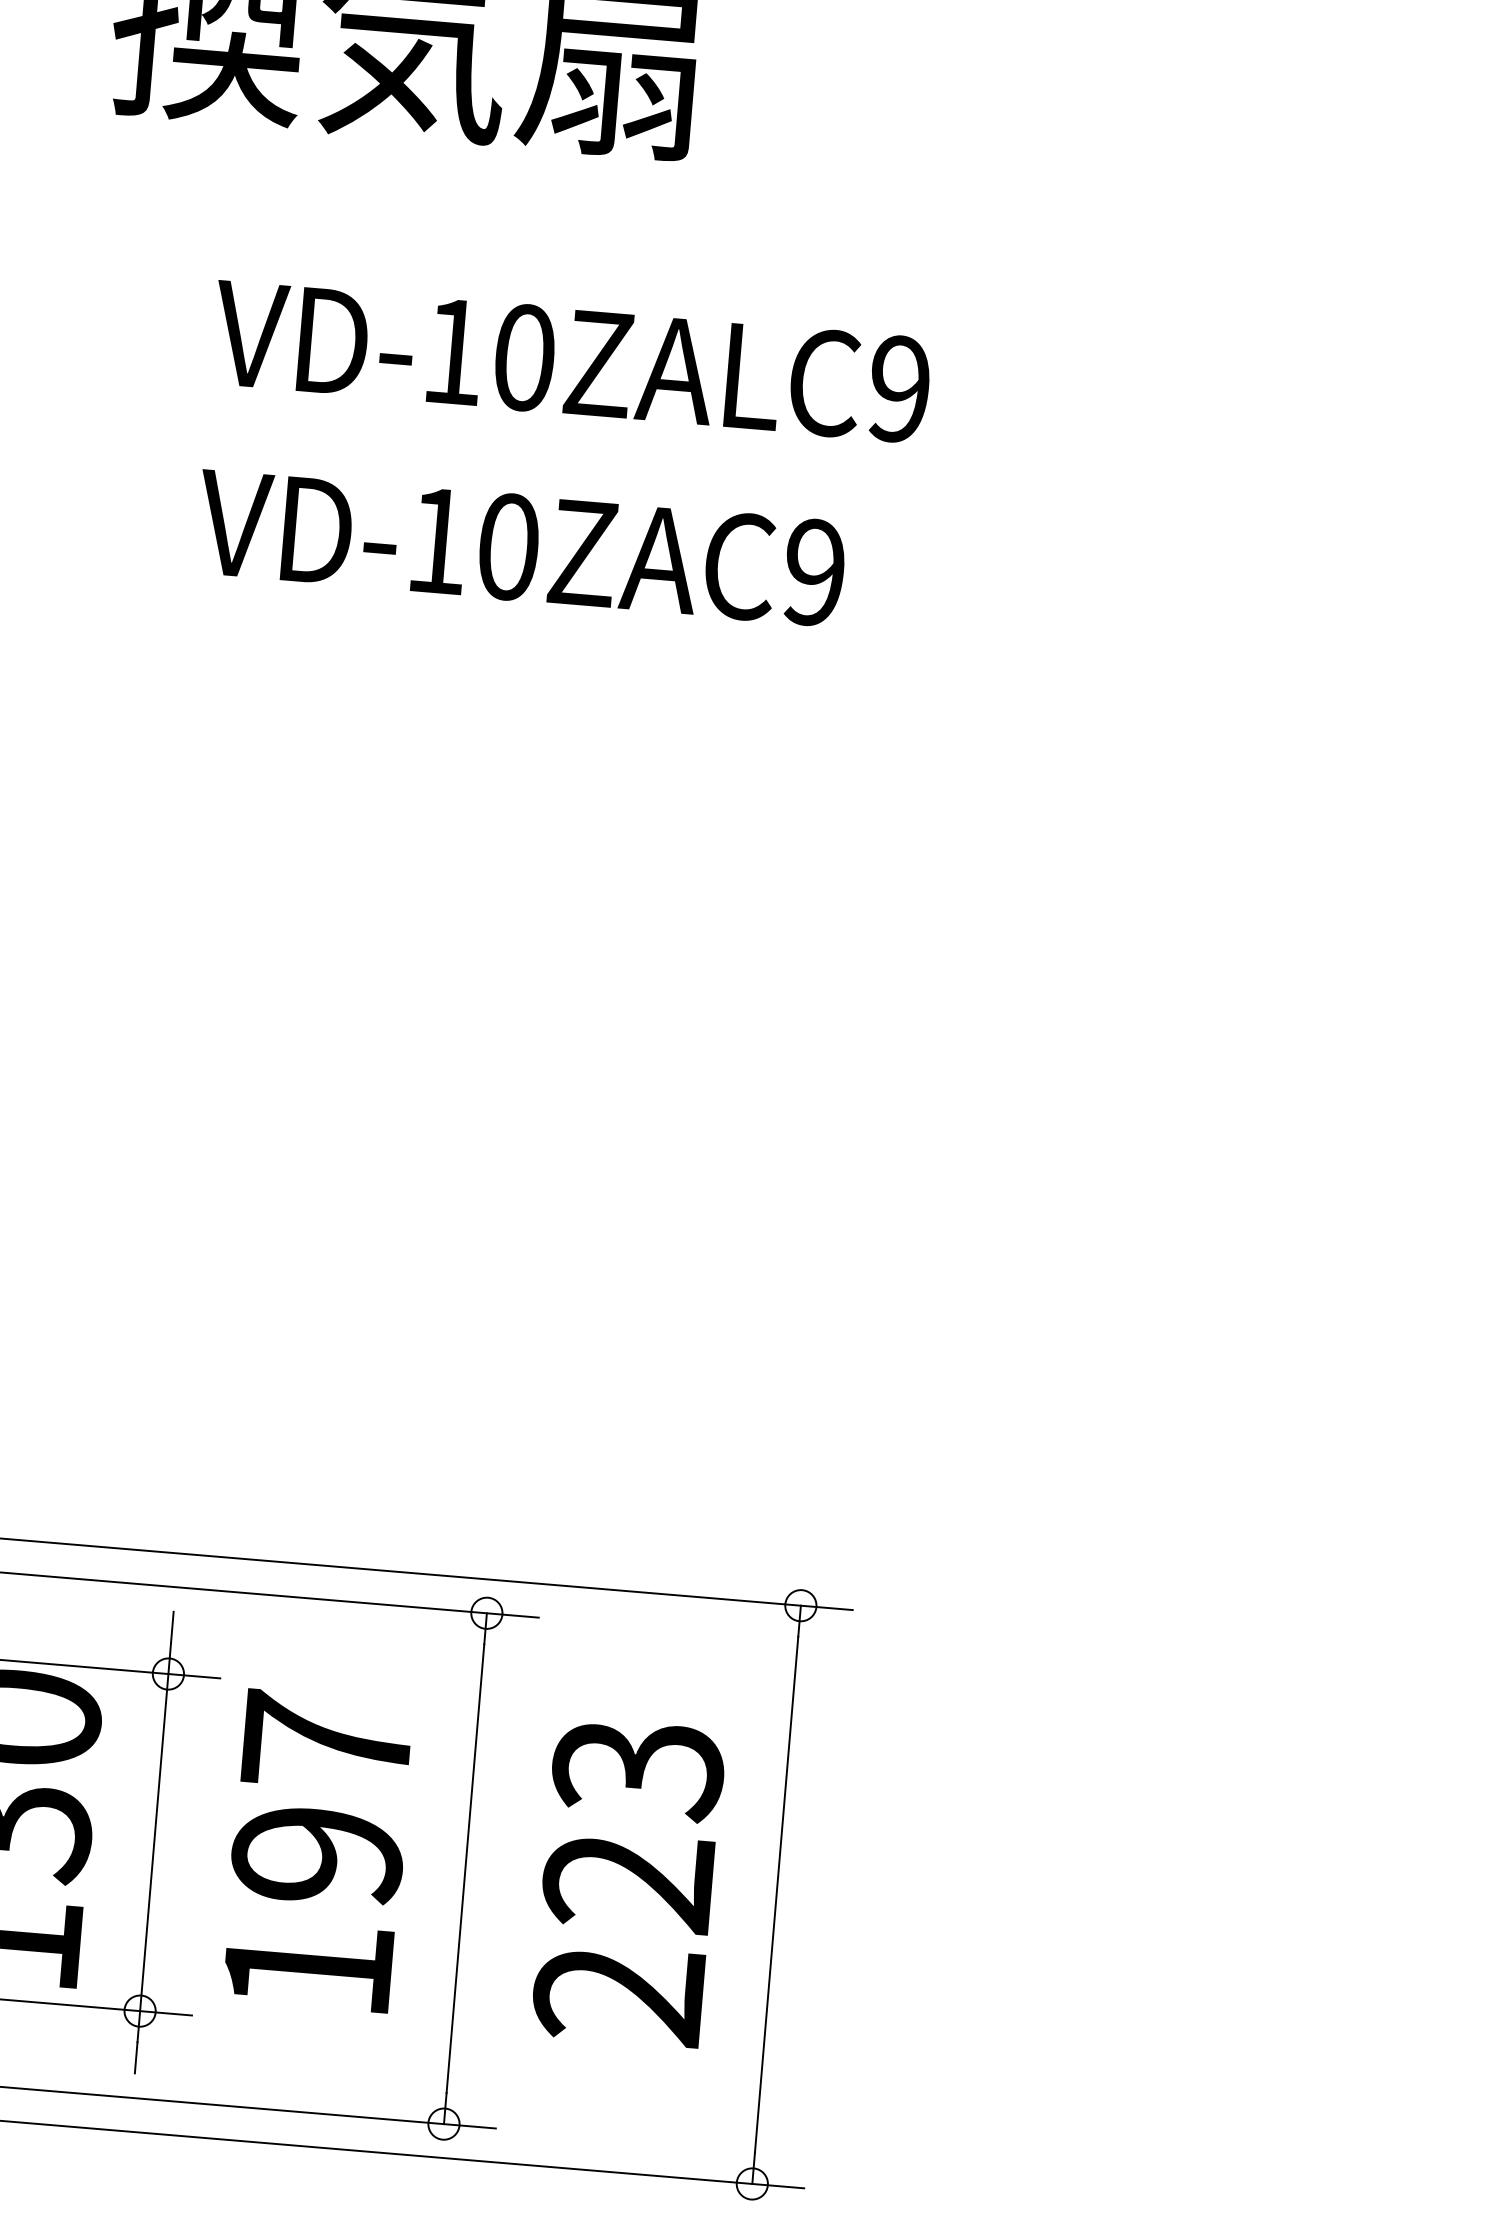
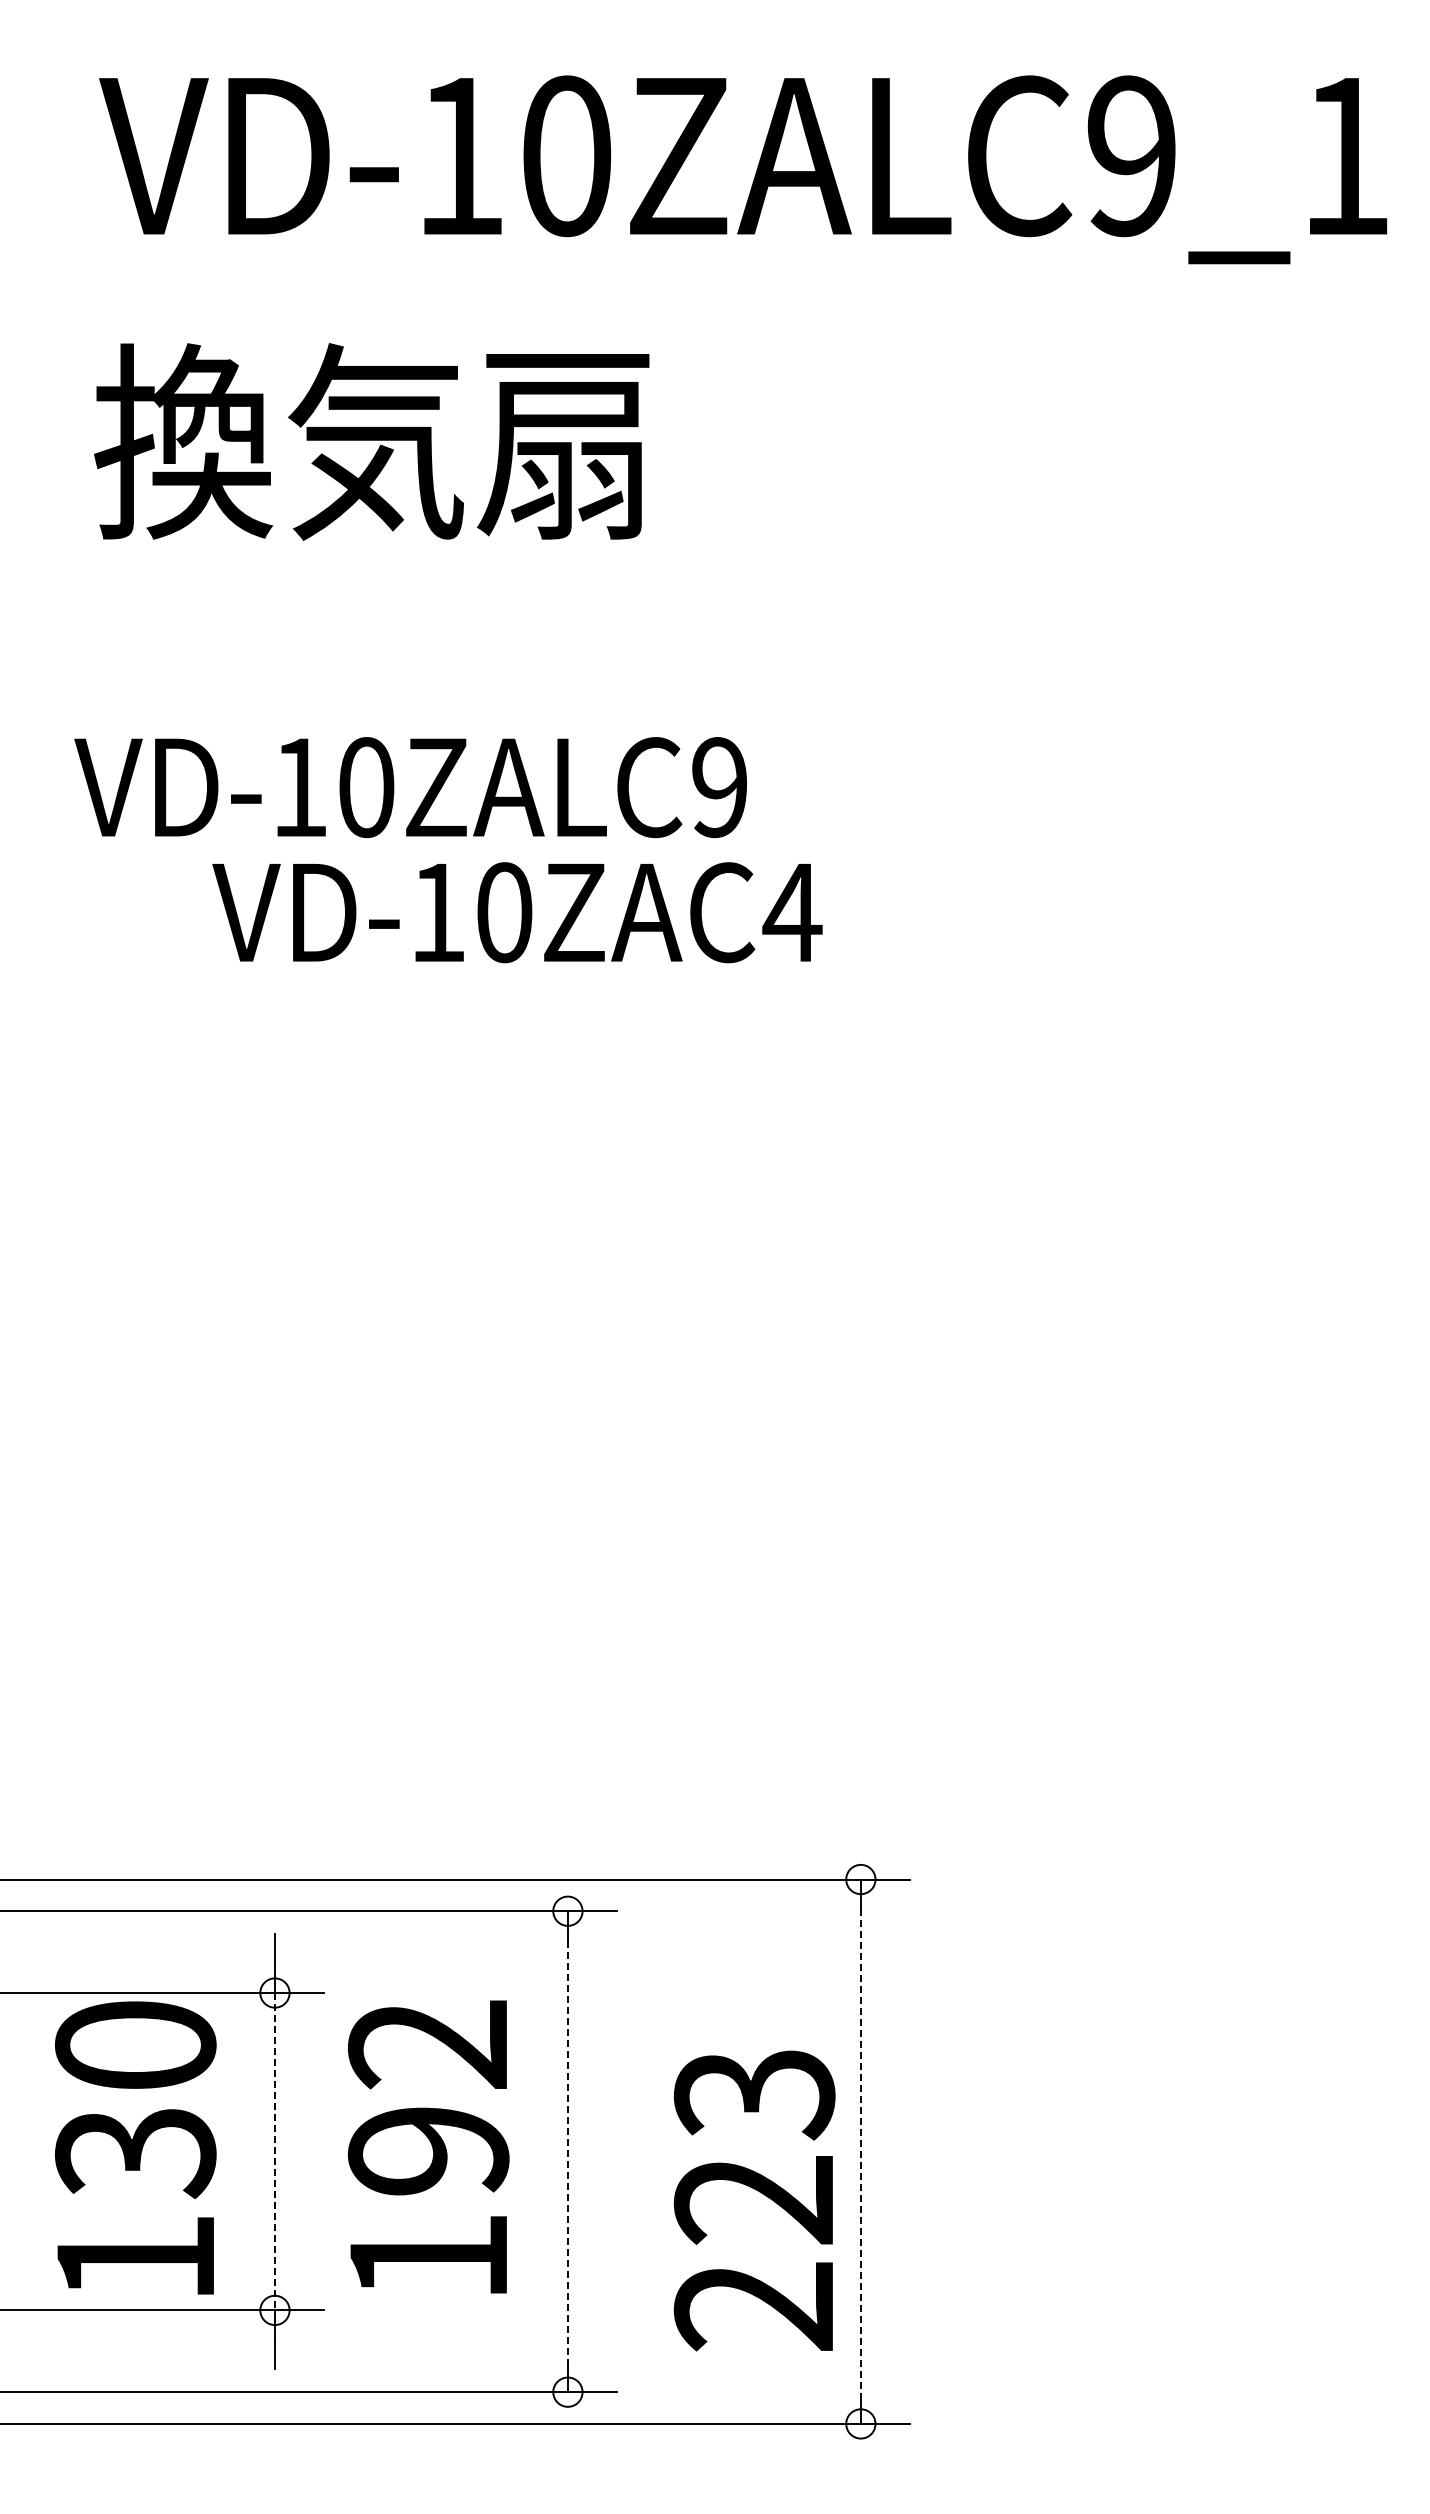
text: (571, 361) -> (410, 787), moved
text: (814, 572) -> (792, 912), VD-10ZAC9 -> VD-10ZAC4
text: (324, 1742) -> (426, 2044), 197 -> 192
line: (153, 1842) -> (274, 2151), solid -> dashed
line: (464, 1869) -> (567, 2152), solid -> dashed
text: (628, 1882) -> (754, 2200), moved
line: (776, 1894) -> (860, 2151), solid -> dashed

